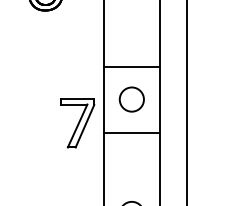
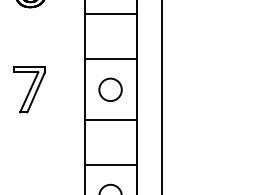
line: (131, 18) -> (110, 14), added
part: (77, 122) -> (29, 89), moved
line: (131, 181) -> (110, 165), added

